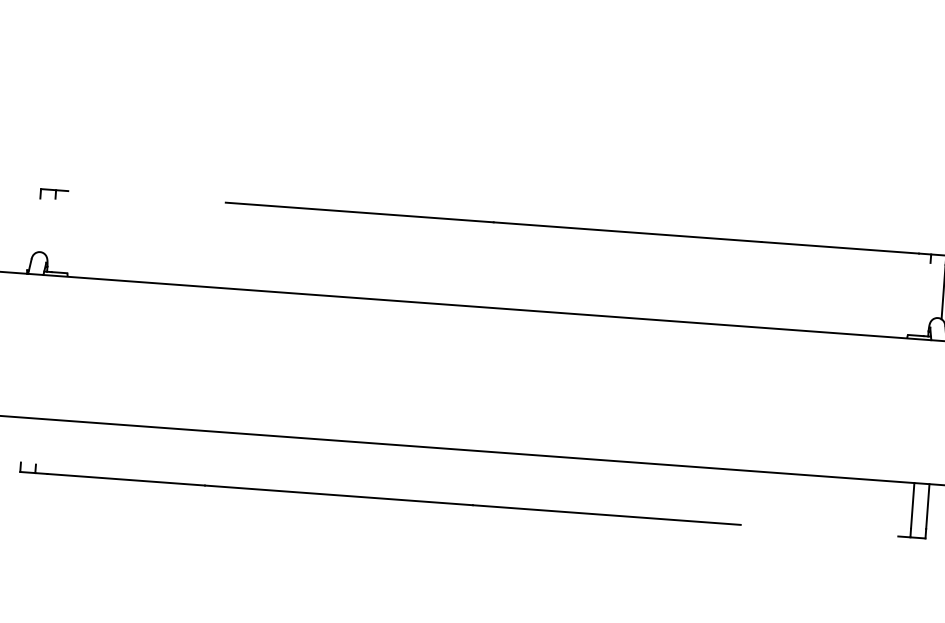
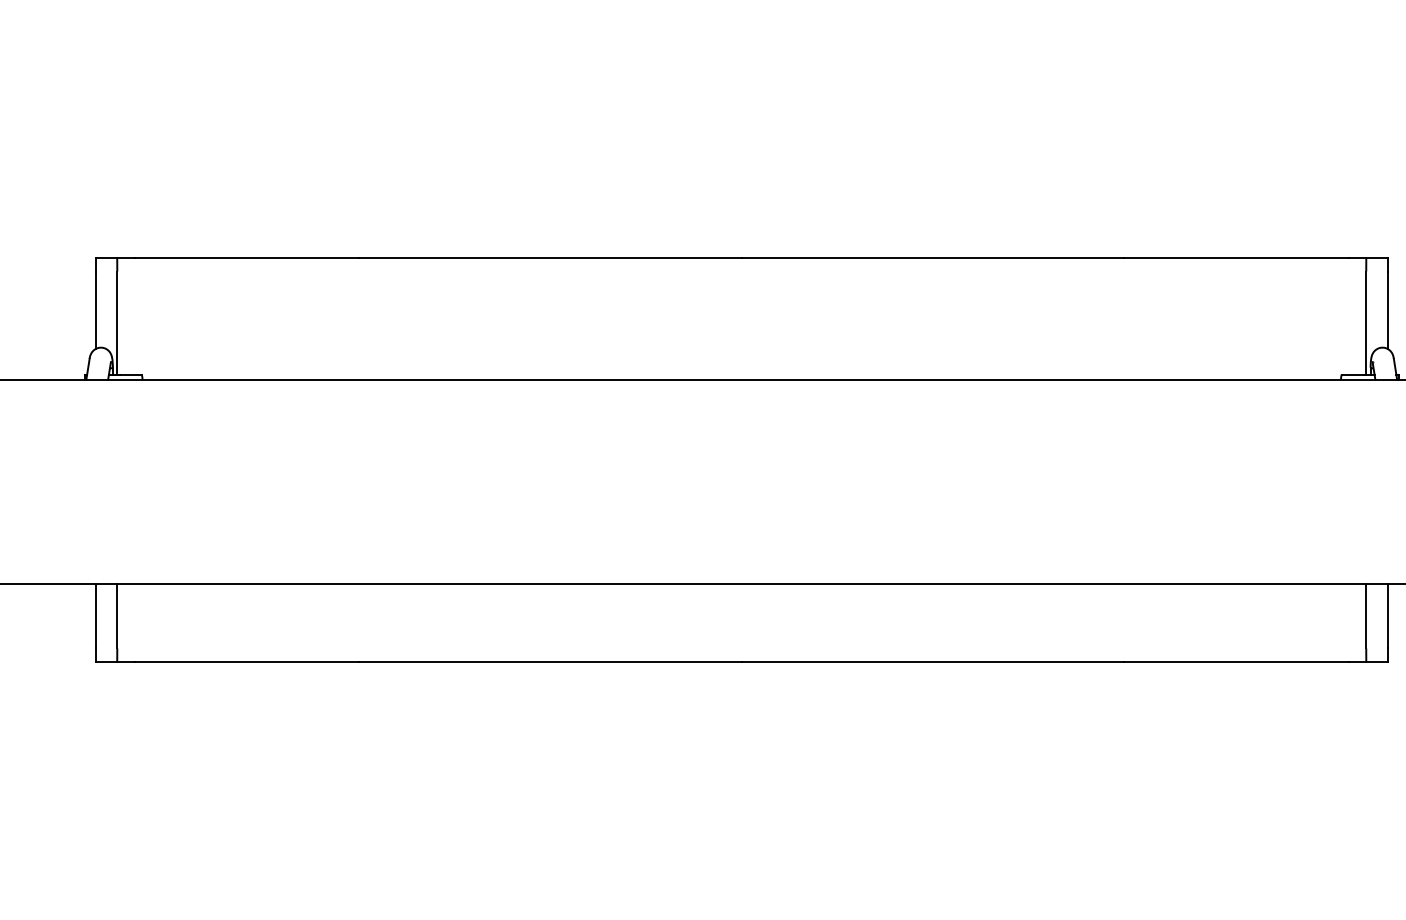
line: (146, 197) -> (246, 258), added
line: (38, 225) -> (95, 310), added
line: (52, 235) -> (117, 322), added
line: (928, 299) -> (1366, 322), added
line: (22, 440) -> (95, 616), added
line: (37, 441) -> (117, 616), added
line: (819, 530) -> (1236, 661), added

